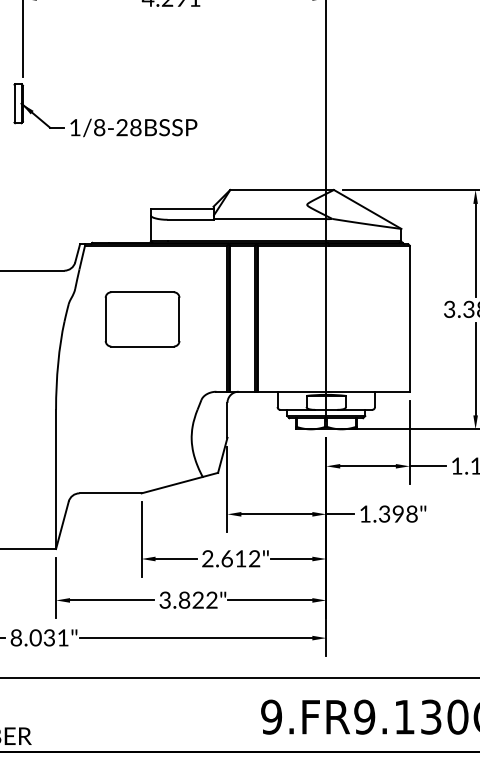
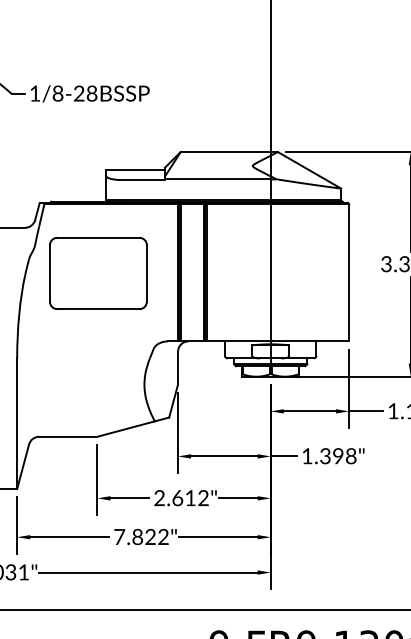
part: (142, 319) -> (98, 273), size x1.4
text: (165, 599) -> (119, 536), 3.822" -> 7.822"

